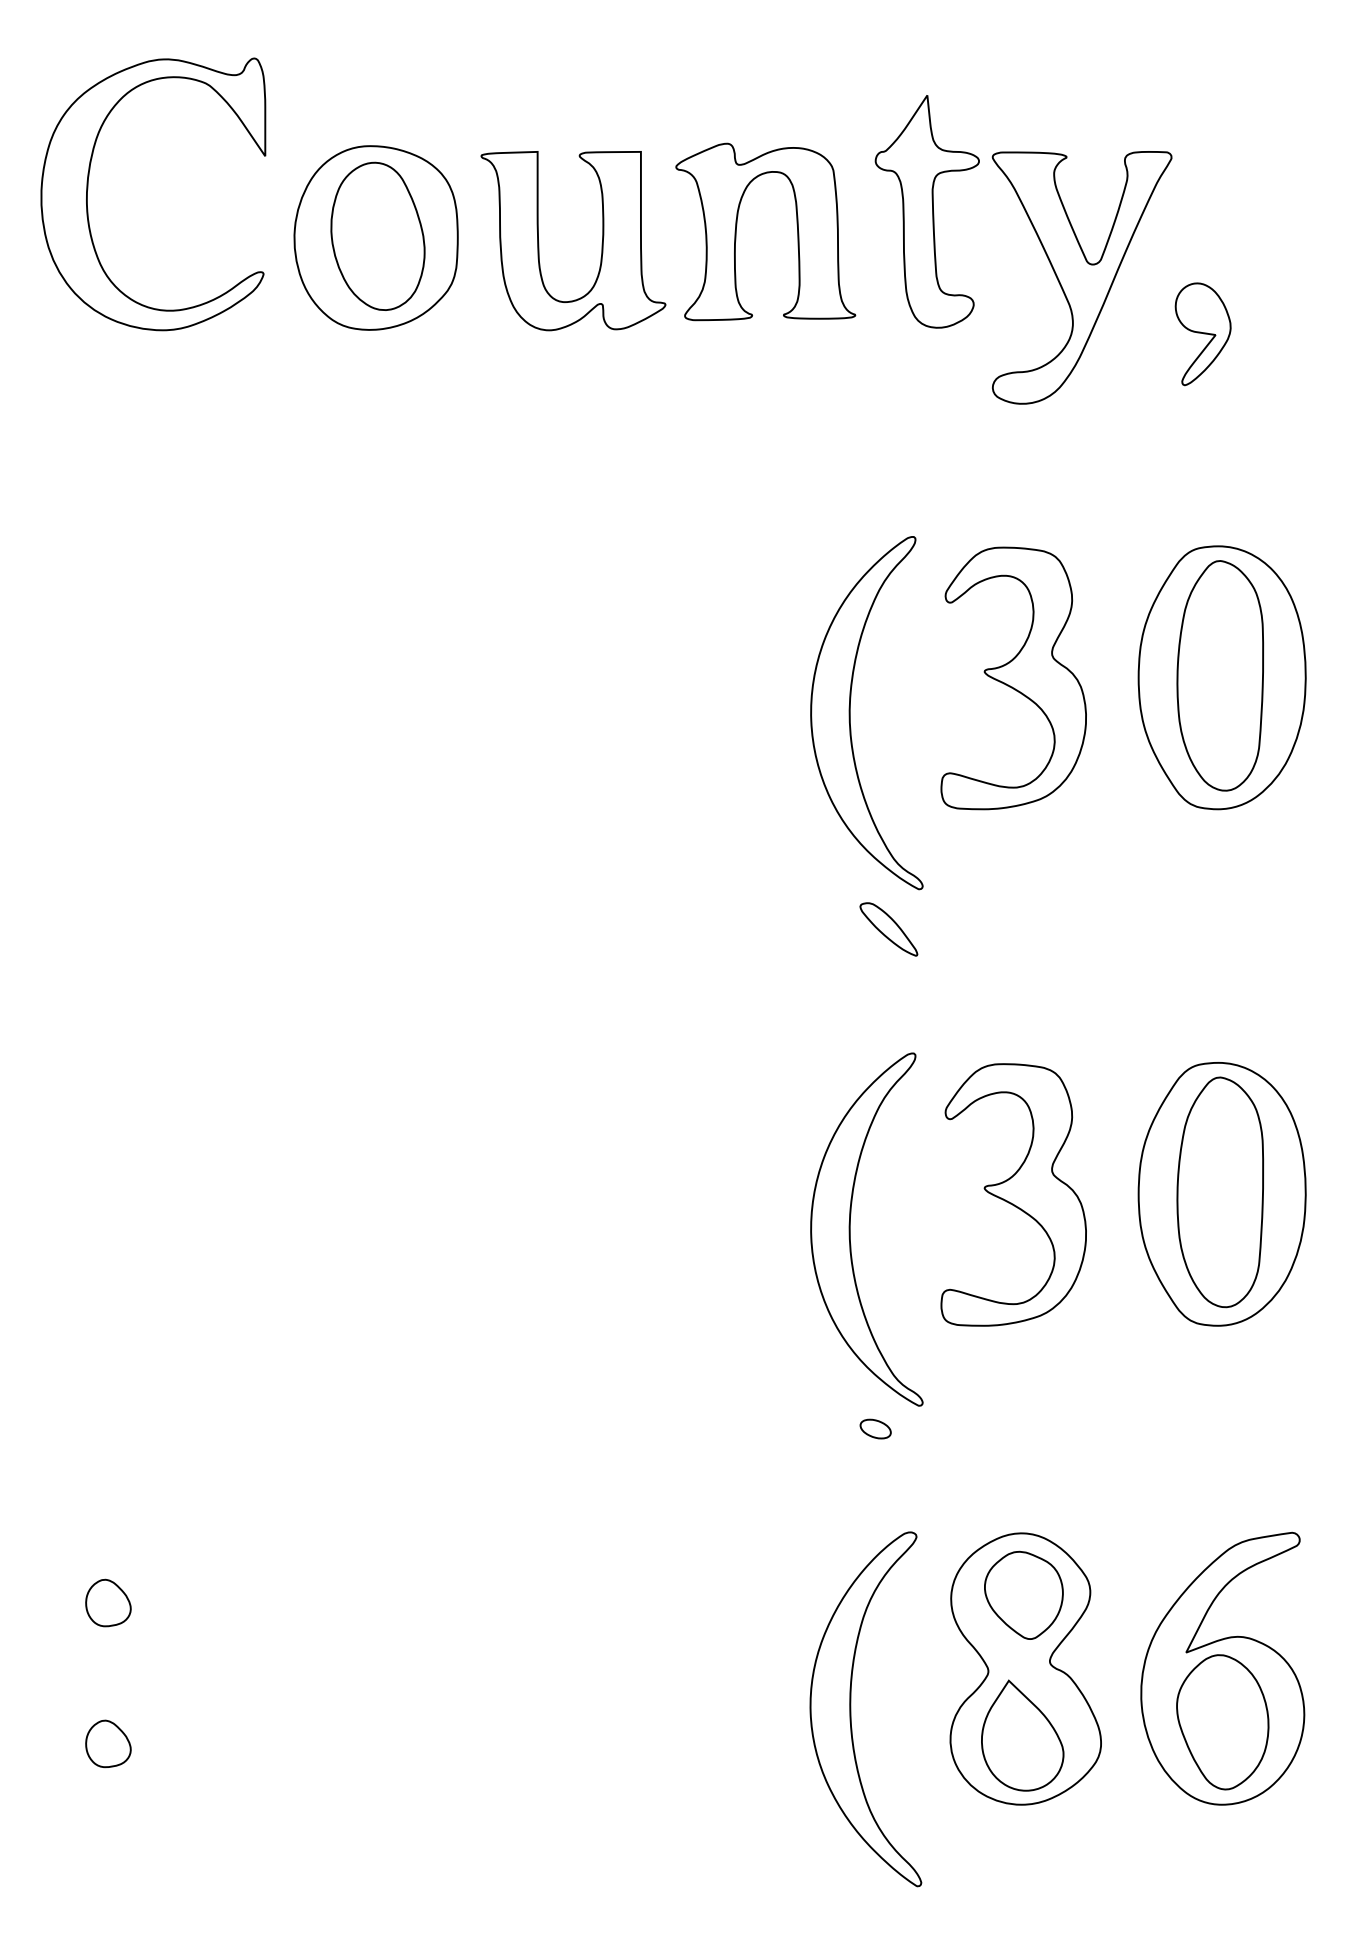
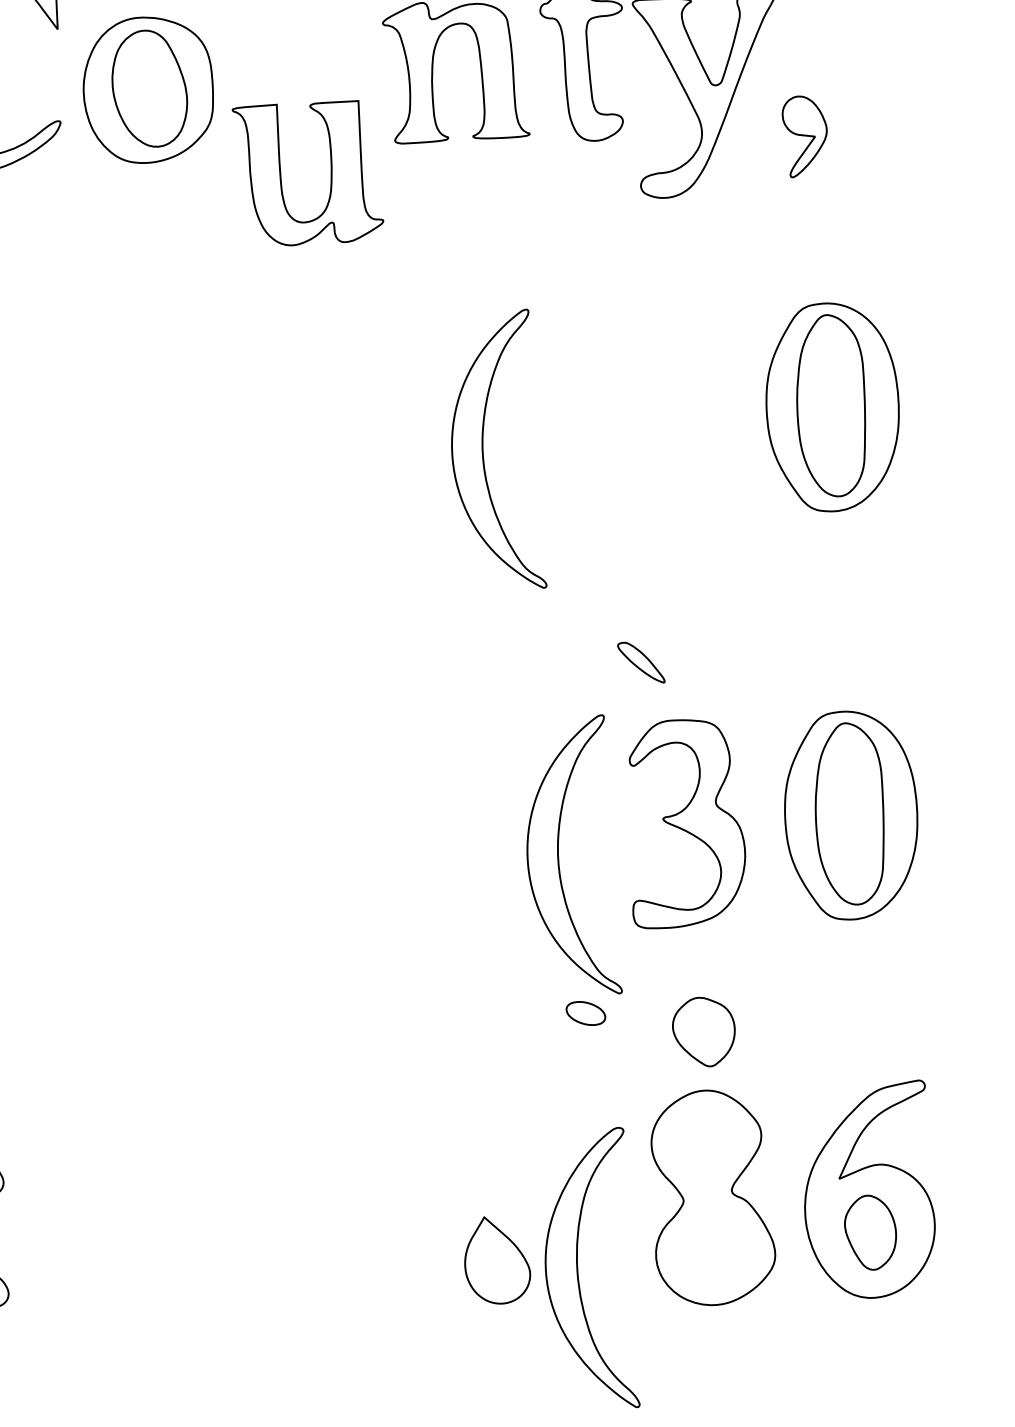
part: (601, 243) -> (330, 174), moved
part: (1013, 678) -> (667, 415), removed
part: (850, 713) -> (483, 451), moved
part: (888, 929) -> (641, 662), moved
part: (875, 1428) -> (585, 1012), size x1.6
part: (1023, 1594) -> (703, 1031), moved
part: (851, 1709) -> (578, 1269), moved
part: (1222, 1722) -> (870, 1232), size x0.7
part: (1022, 1735) -> (497, 1260), moved

